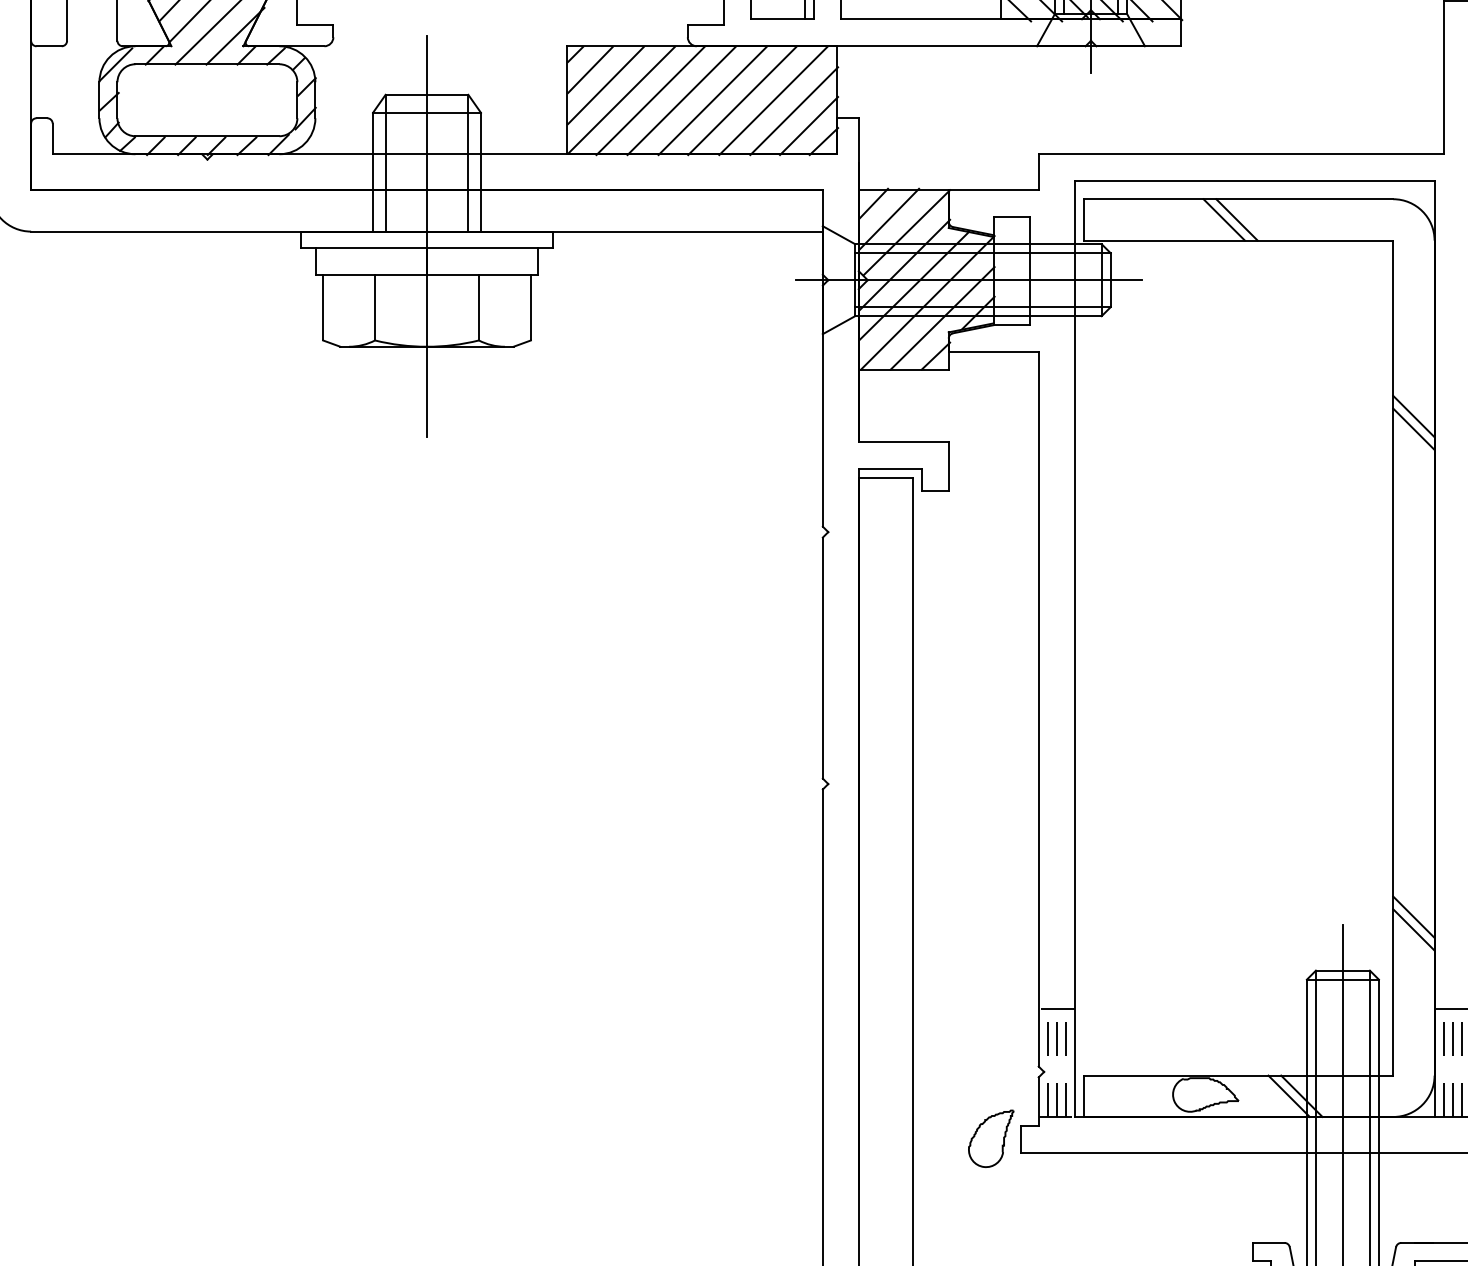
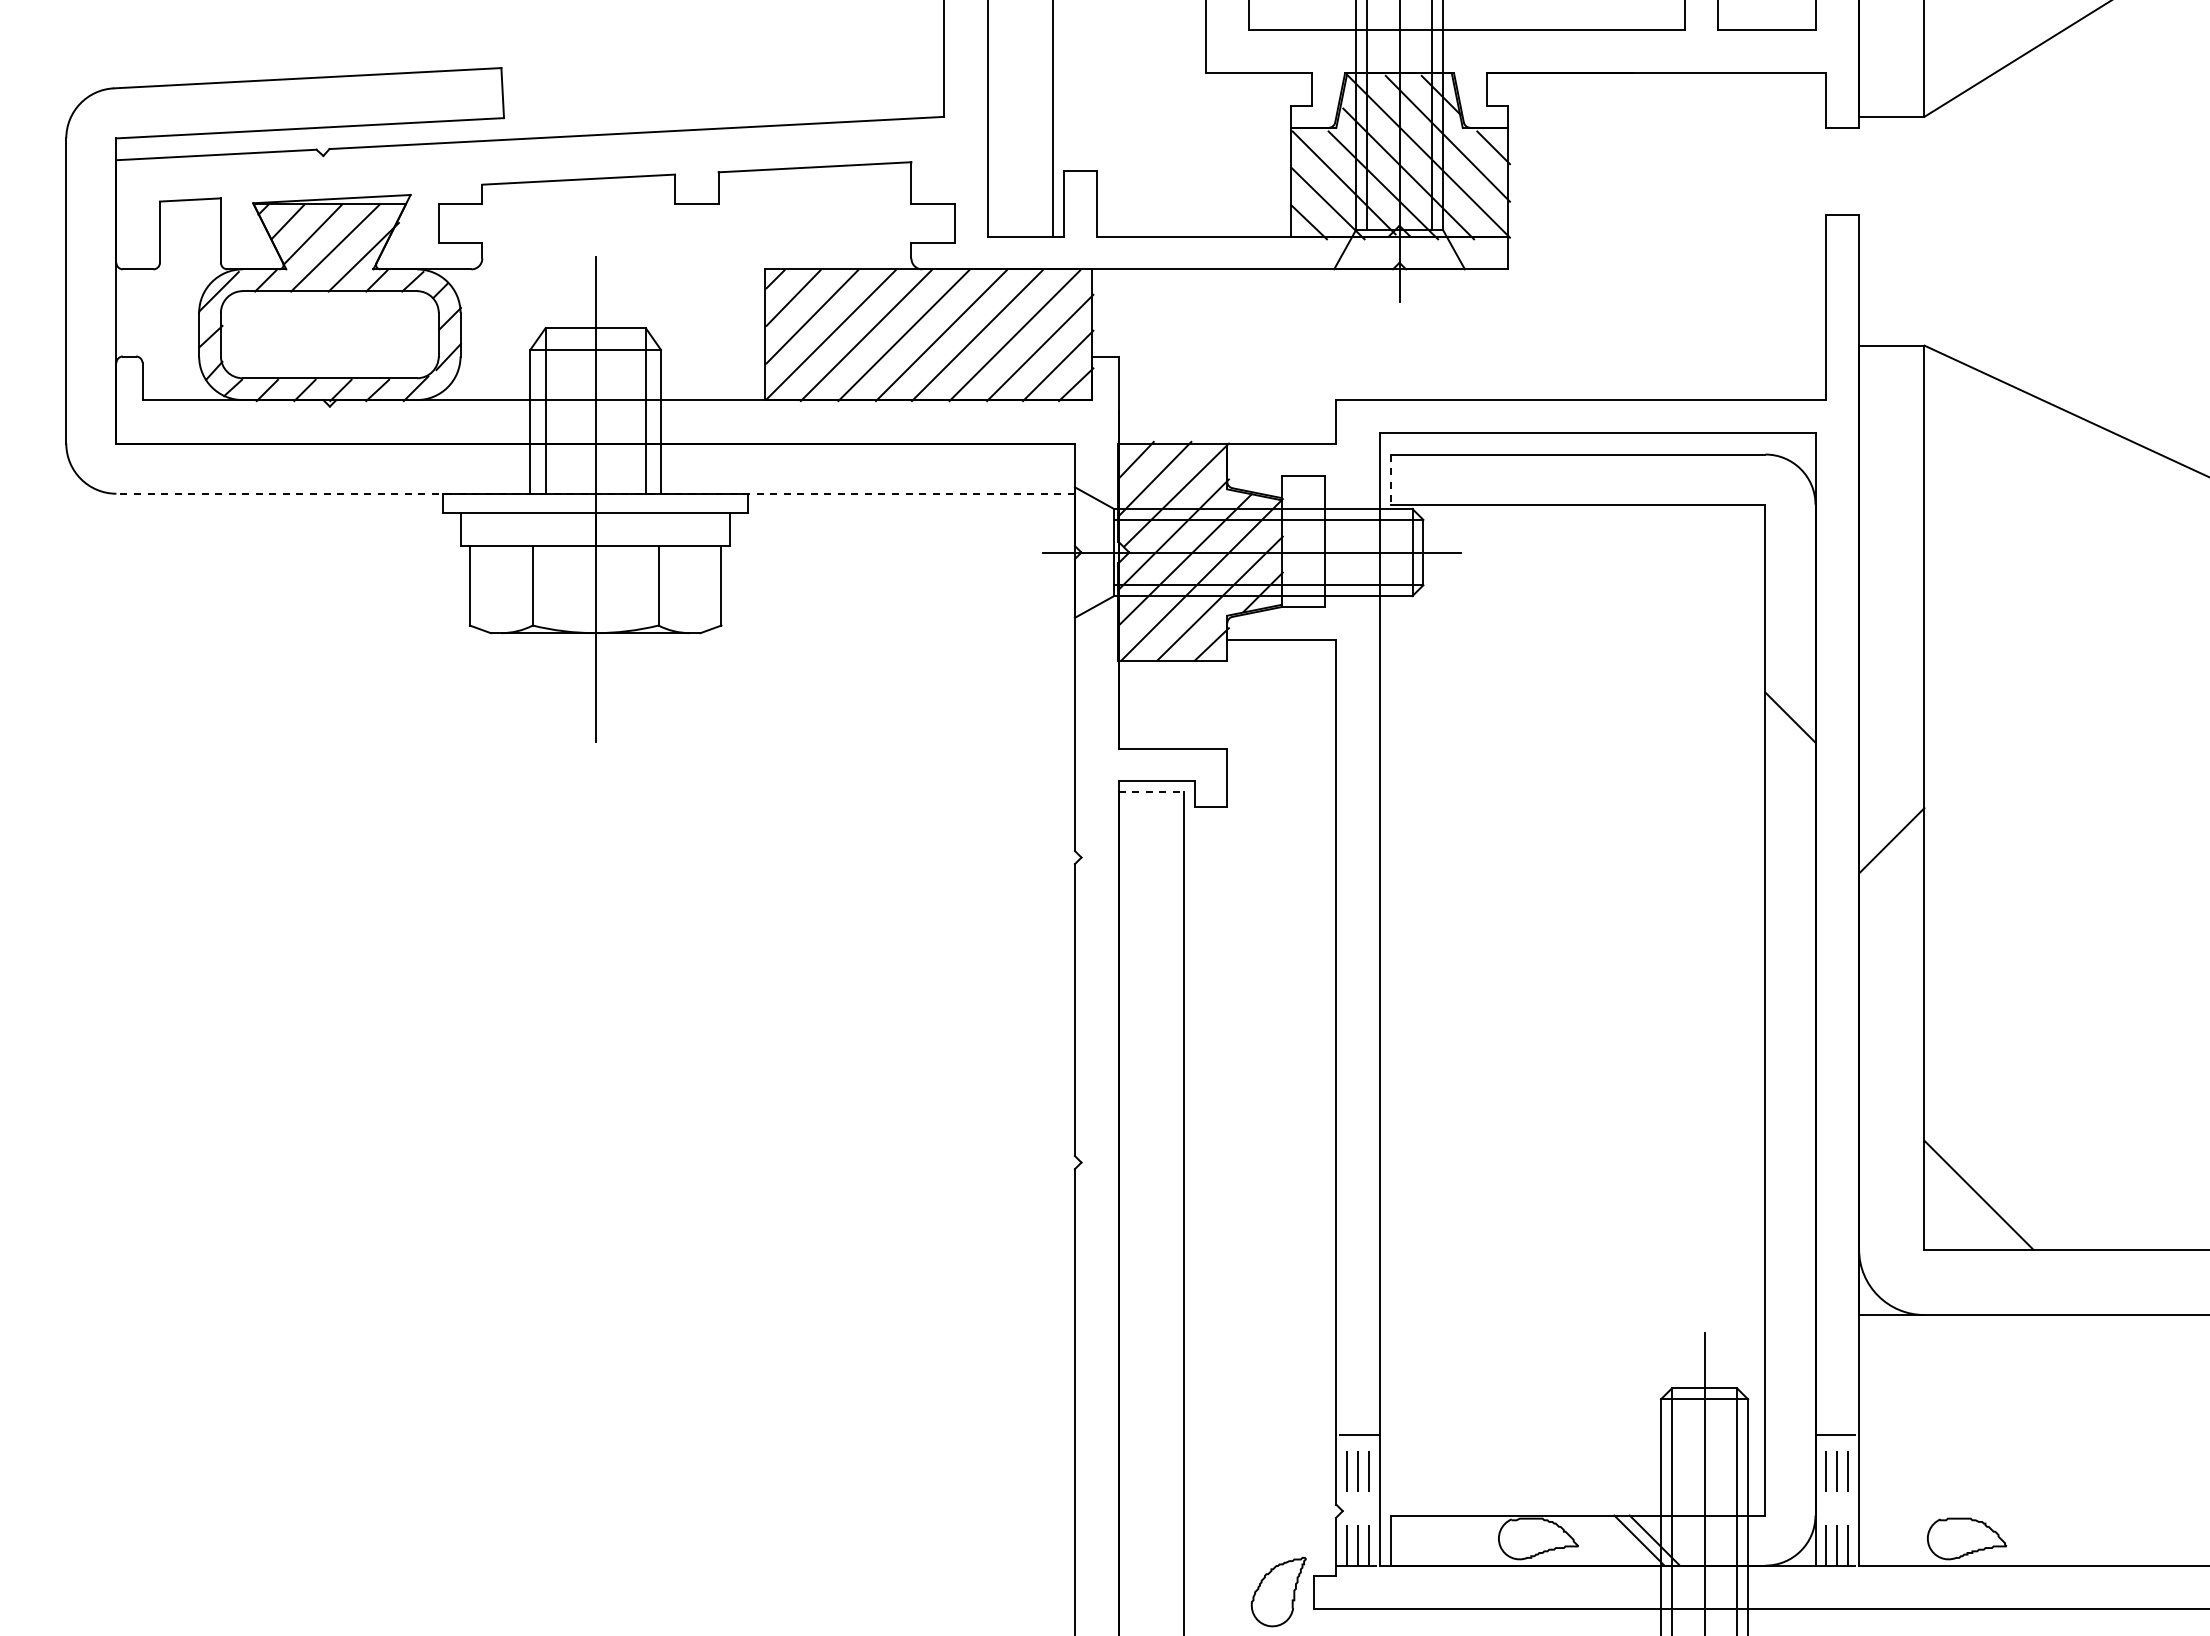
line: (1223, 219) -> (1560, 479), removed
line: (1237, 219) -> (1576, 479), removed
line: (1083, 220) -> (1390, 480), solid -> dashed
line: (426, 231) -> (595, 493), solid -> dashed
line: (1413, 428) -> (1790, 732), removed
line: (886, 478) -> (1151, 792), solid -> dashed
line: (1413, 916) -> (1790, 1323), removed
line: (1413, 930) -> (1790, 1339), removed

